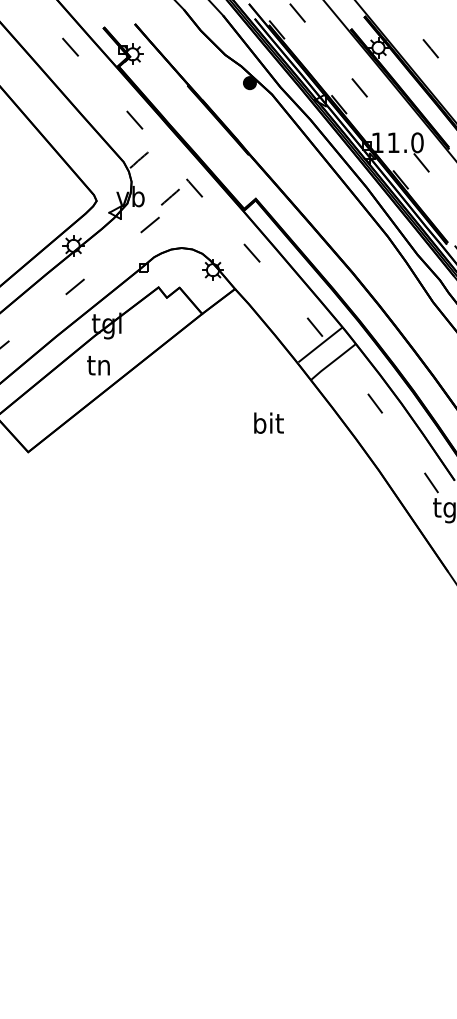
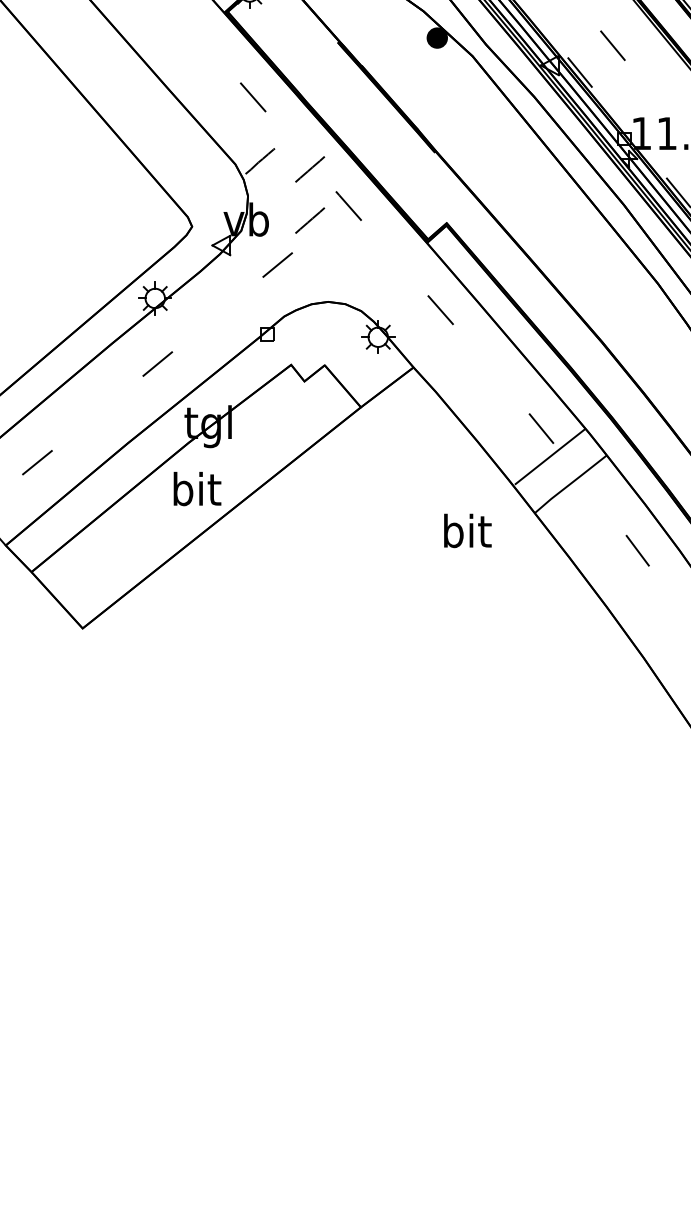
line: (170, 164) -> (310, 168), added
text: (99, 364) -> (196, 488), tn -> bit
text: (268, 422) -> (466, 529), moved

